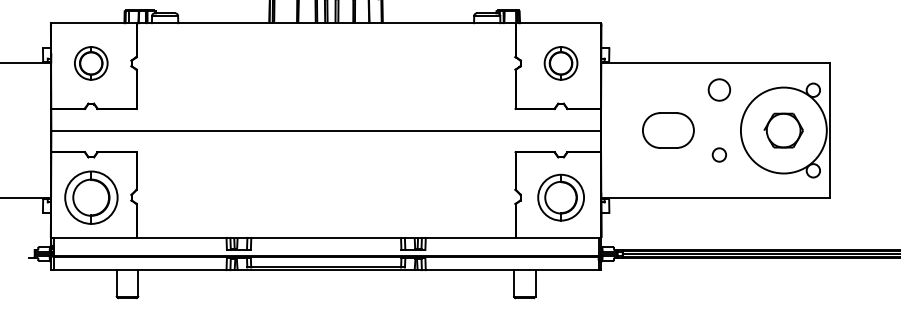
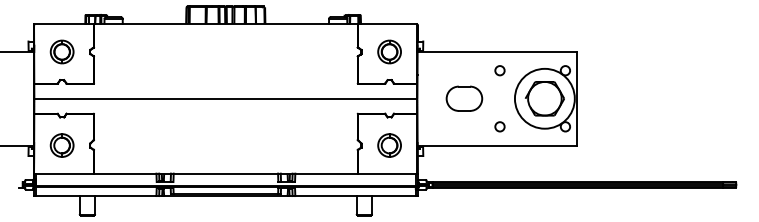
circle: (718, 89) -> (499, 70), size x0.62
part: (783, 130) -> (544, 98), size x1.43
circle: (718, 154) -> (499, 126), moved
part: (90, 197) -> (61, 145), size x0.62
part: (560, 197) -> (389, 145), size x0.71

